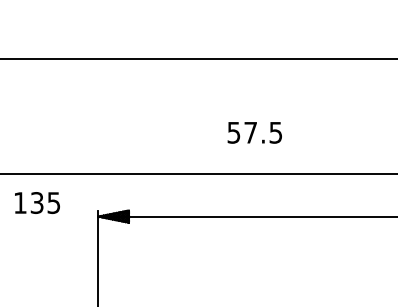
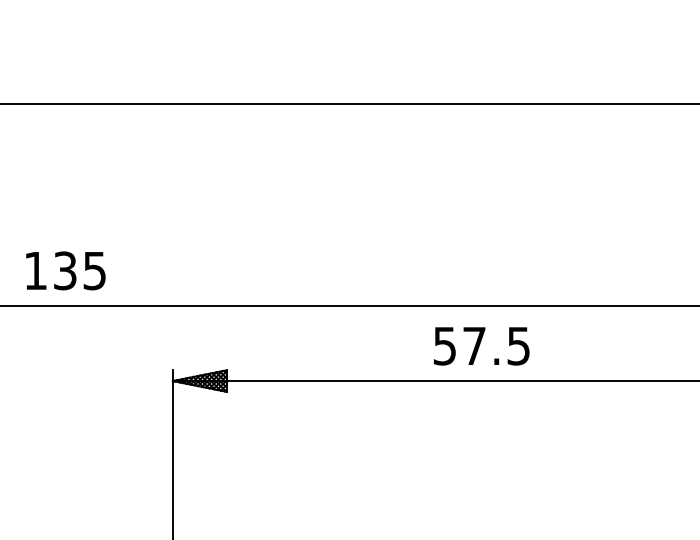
text: (254, 132) -> (481, 345), moved
text: (37, 202) -> (65, 270), moved

